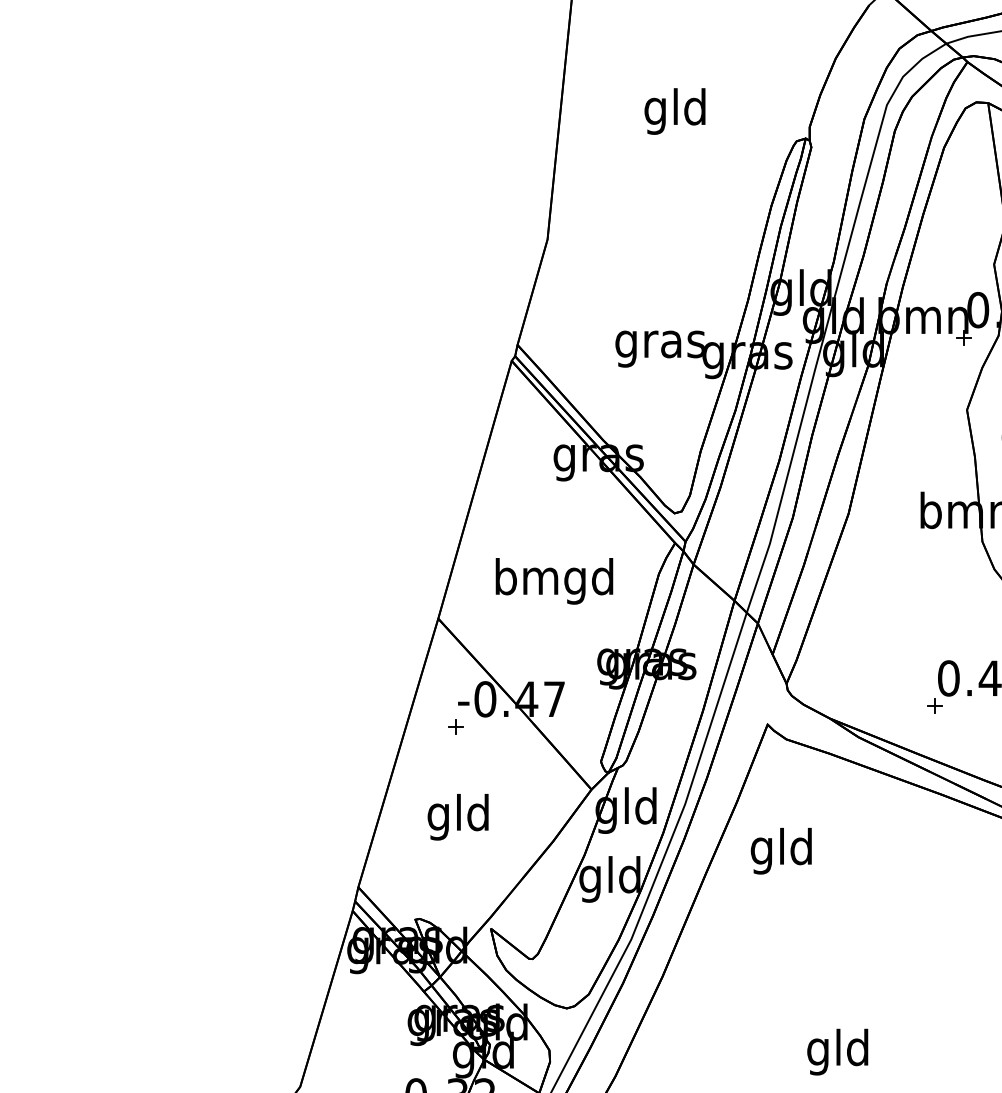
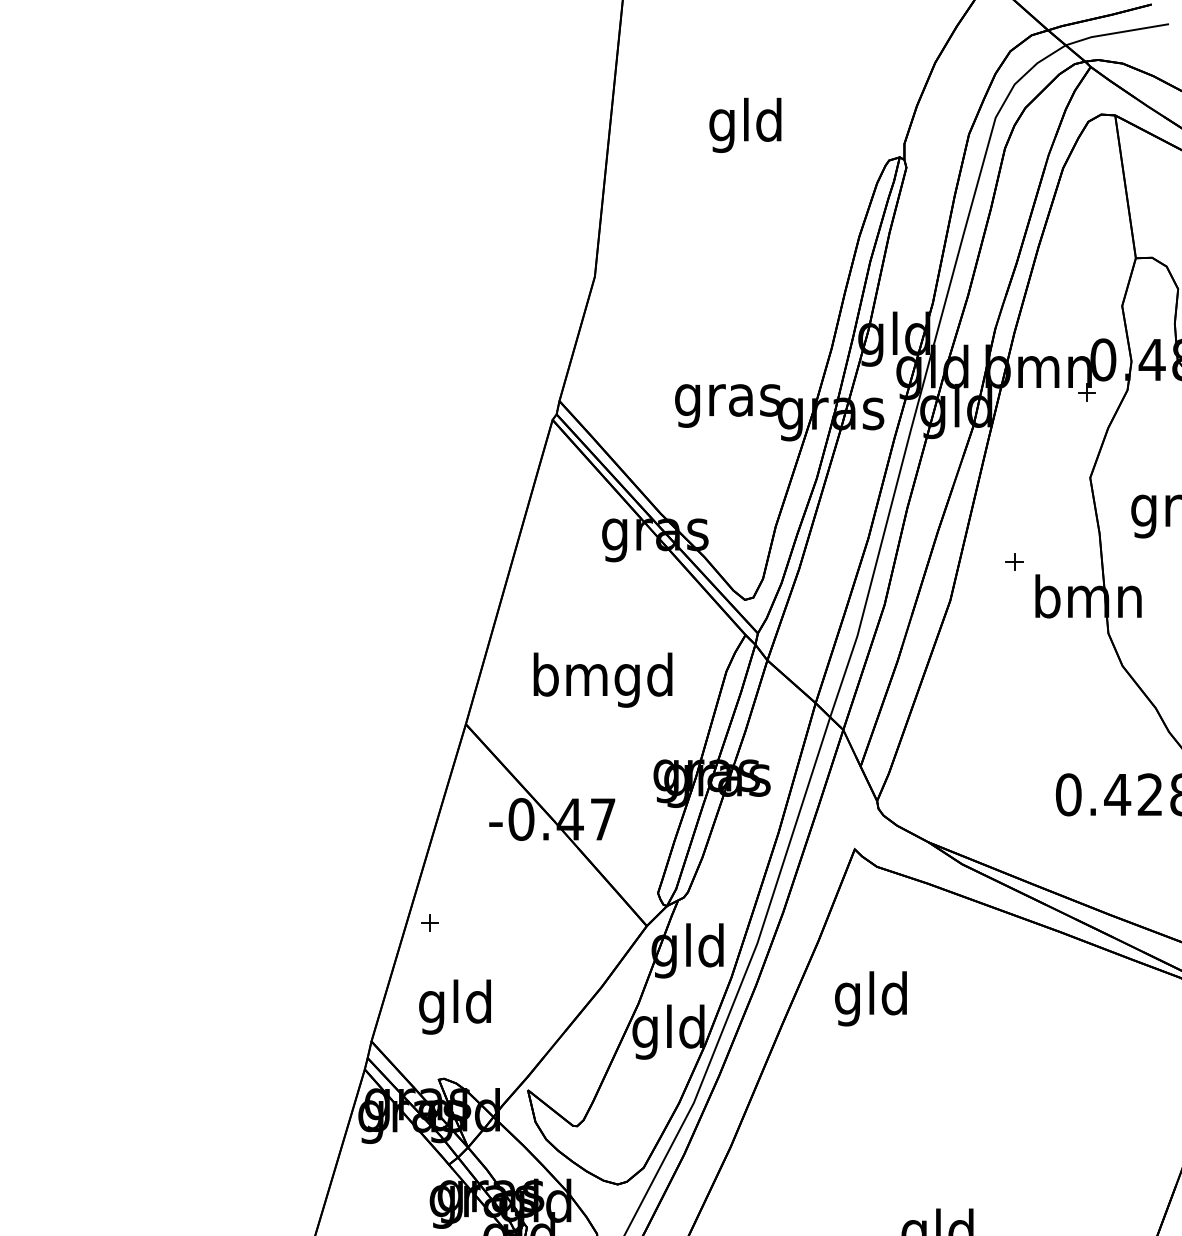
part: (934, 705) -> (1014, 561), moved
part: (455, 726) -> (429, 922), moved
text: (457, 817) -> (454, 1007), moved

